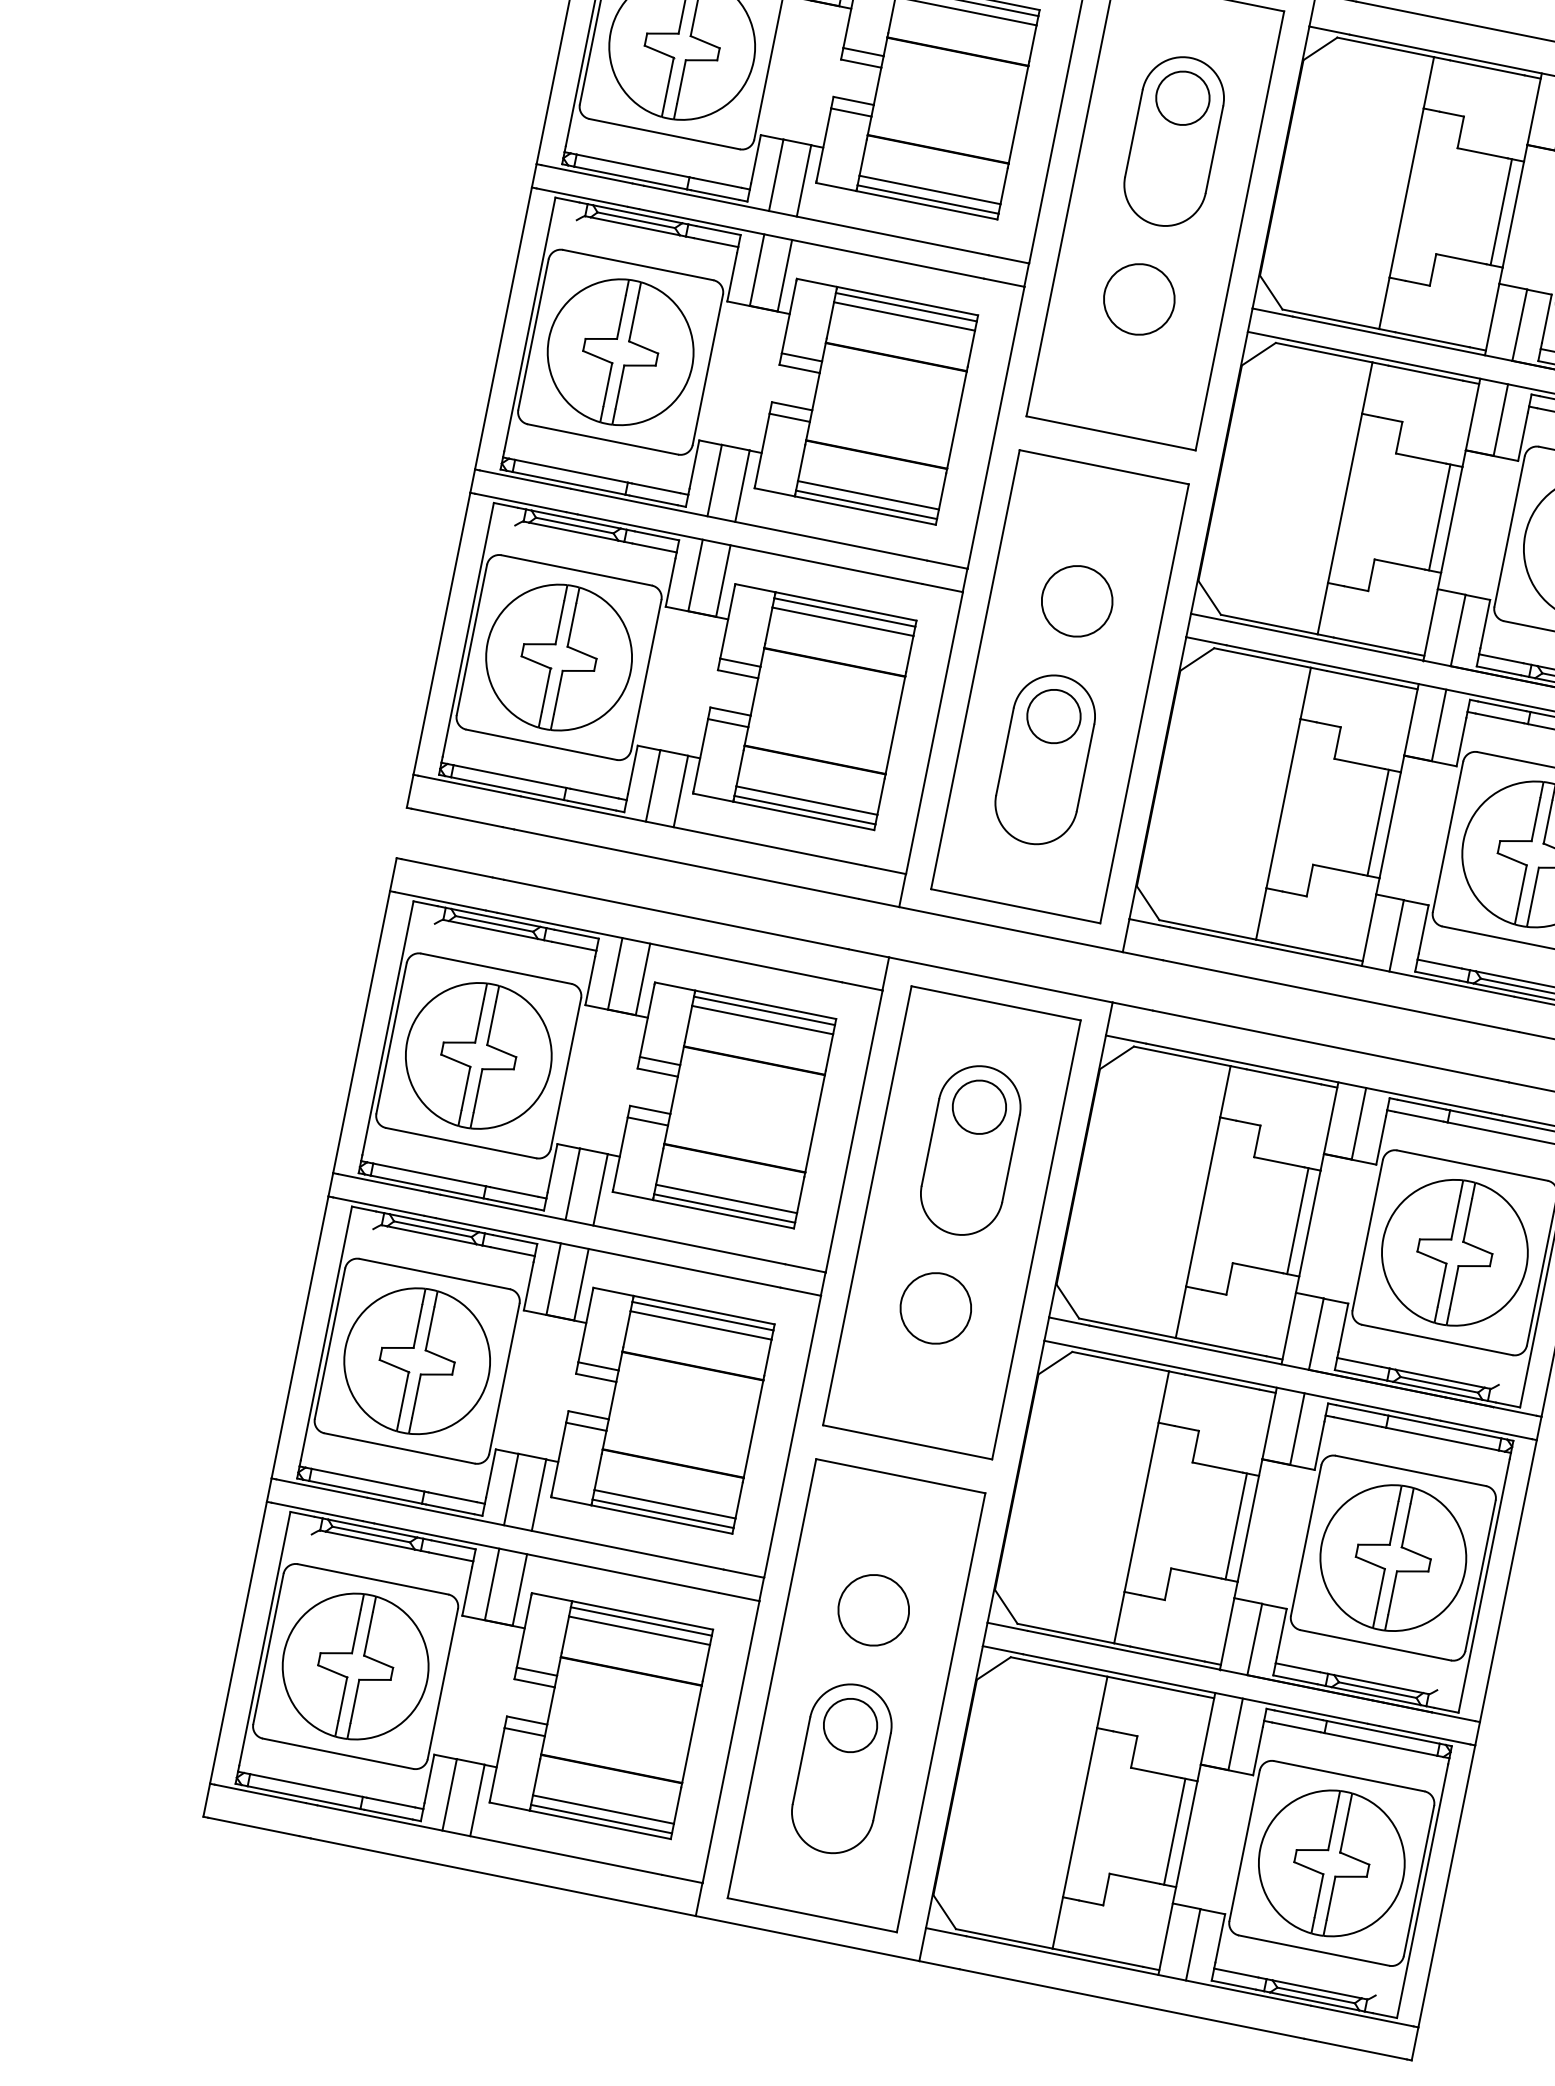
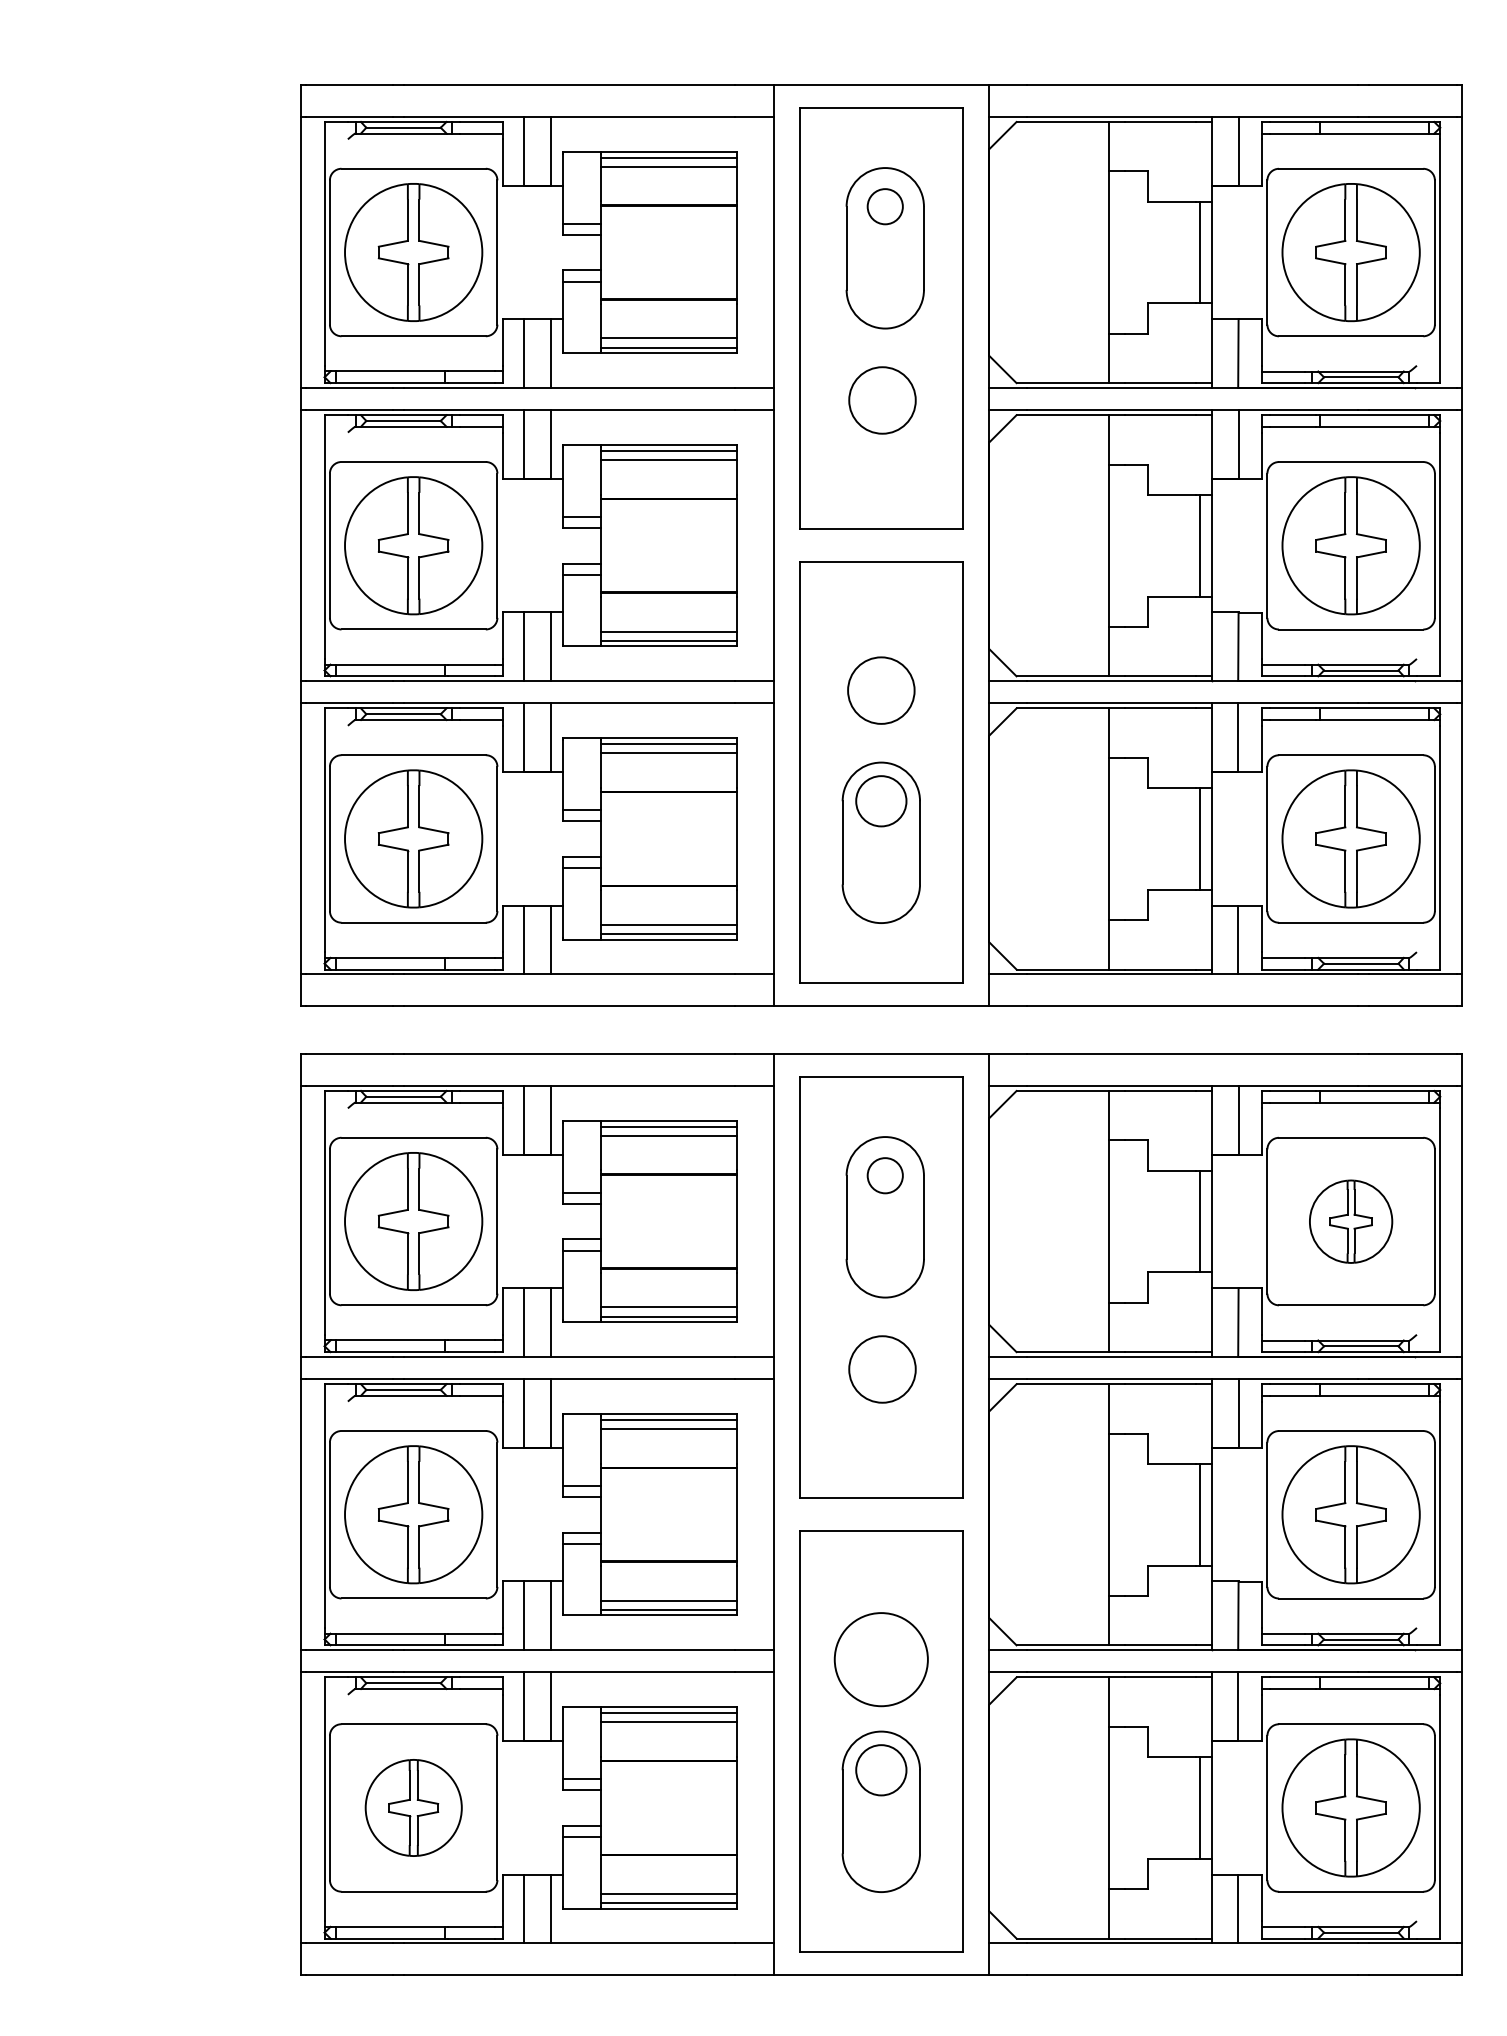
circle: (1183, 98) -> (885, 206), size x0.7
circle: (979, 1107) -> (885, 1175), size x0.7
part: (1454, 1252) -> (1350, 1221), size x0.6
circle: (873, 1610) -> (881, 1659), size x1.4
part: (355, 1666) -> (413, 1807), size x0.7

